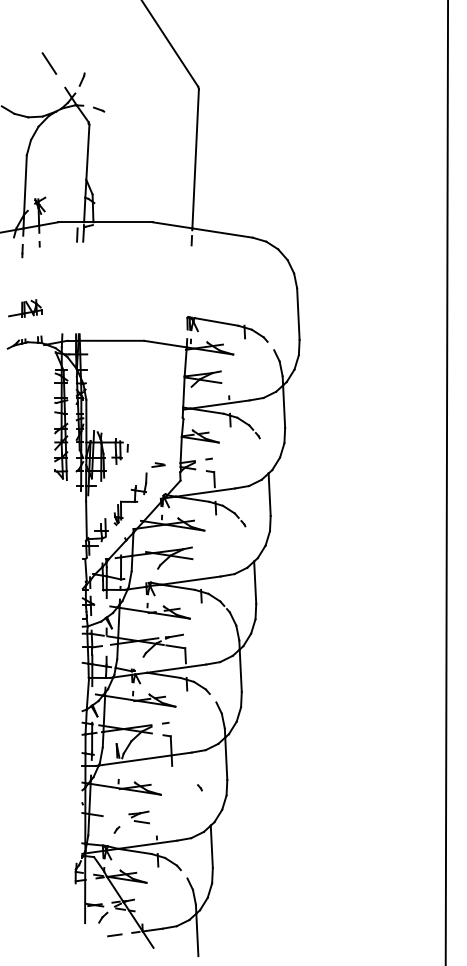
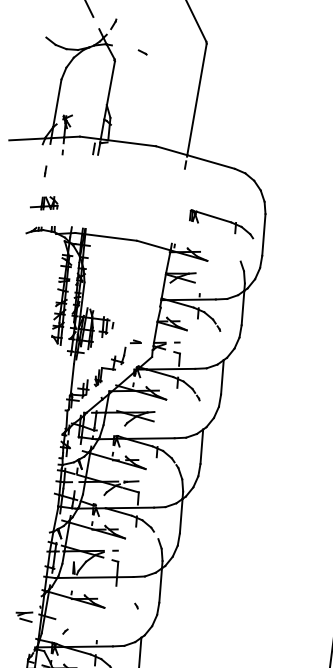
part: (99, 109) -> (143, 52), moved
line: (22, 251) -> (45, 171), moved
part: (227, 329) -> (221, 224), moved
part: (138, 817) -> (23, 616), moved

